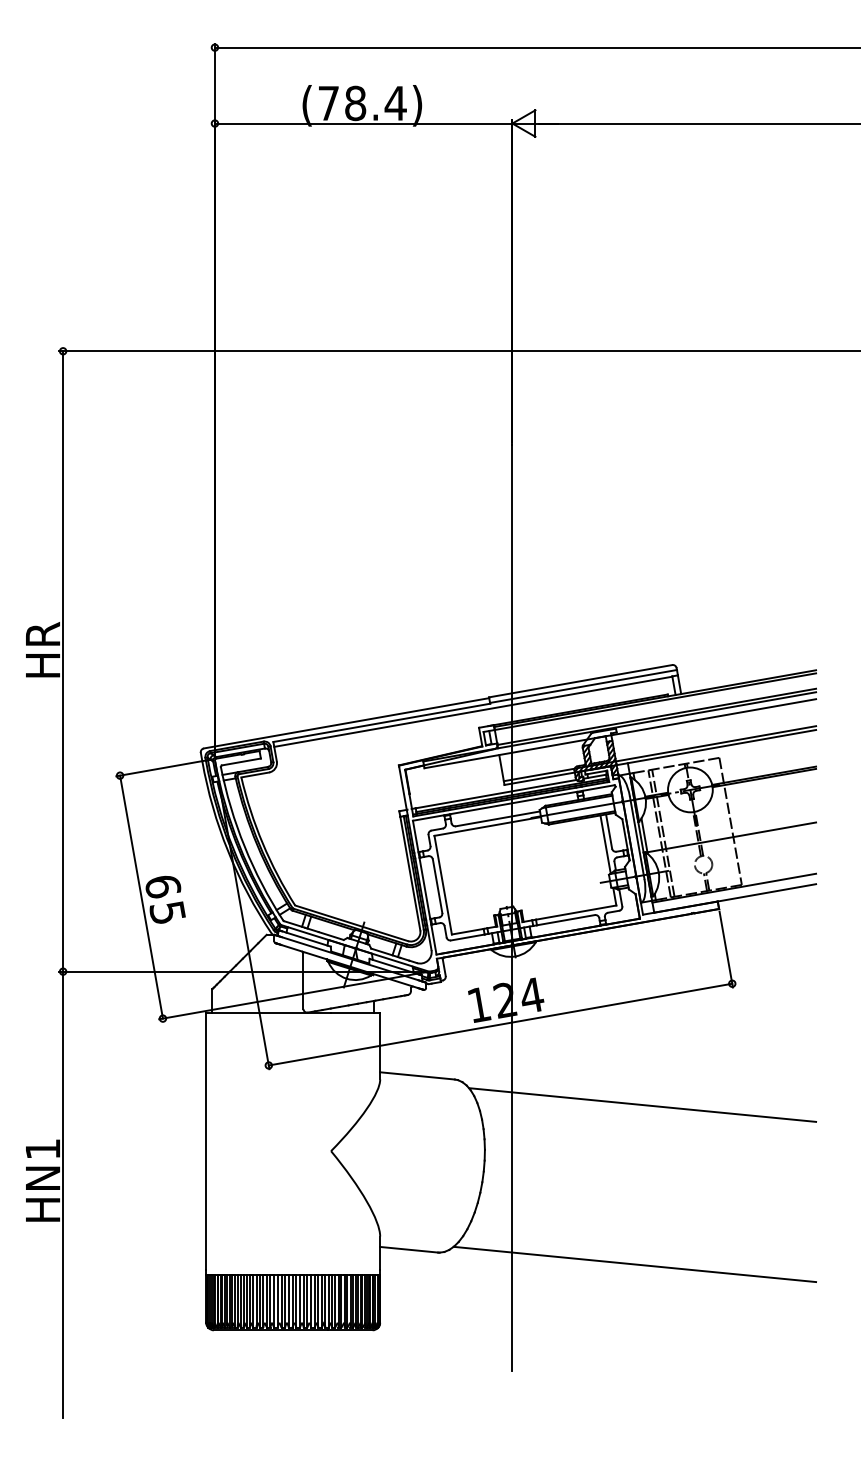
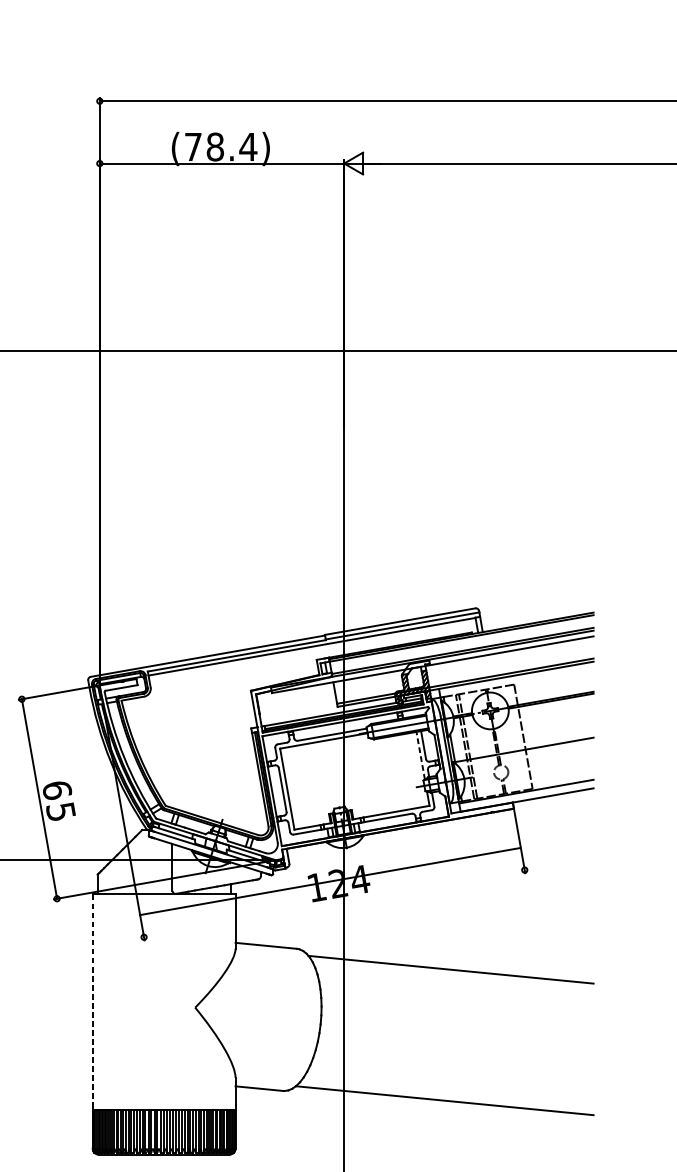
line: (605, 844) -> (420, 755), solid -> dashed
line: (500, 1024) -> (330, 881), moved
line: (206, 1141) -> (92, 999), solid -> dashed

